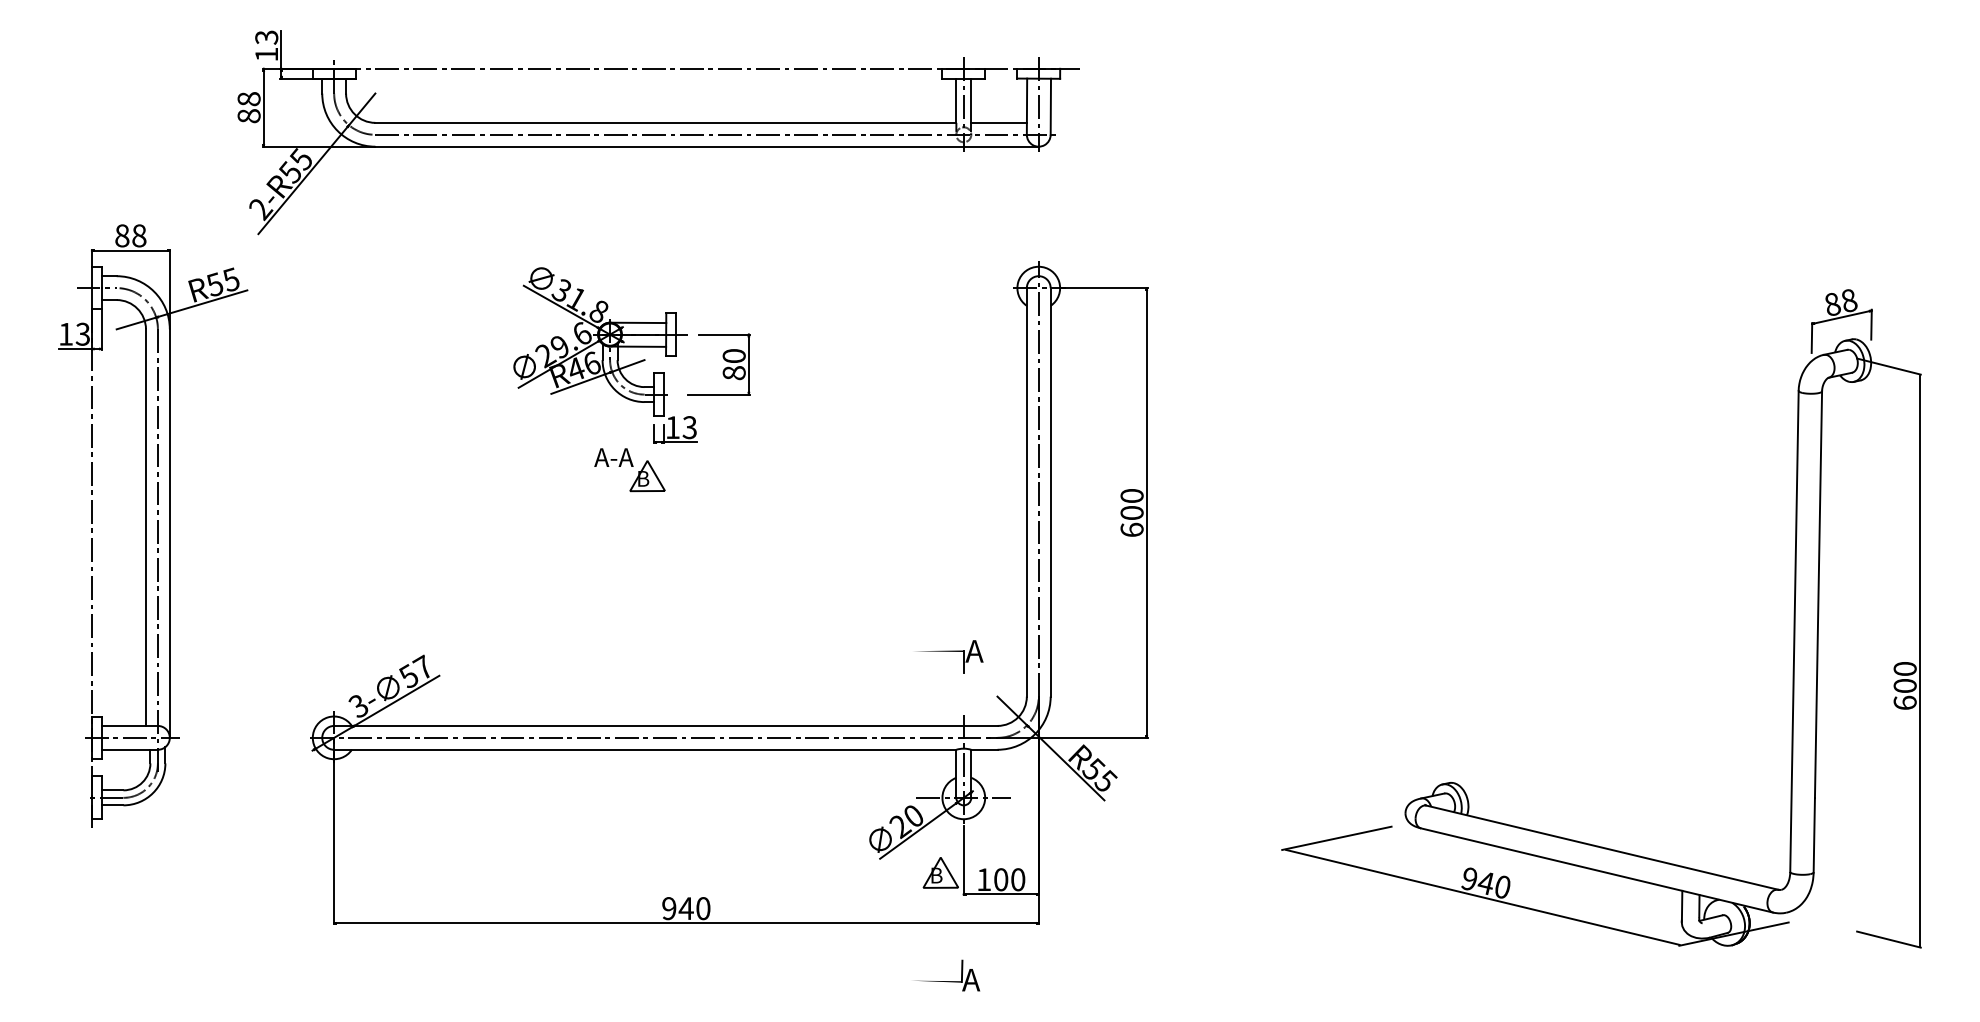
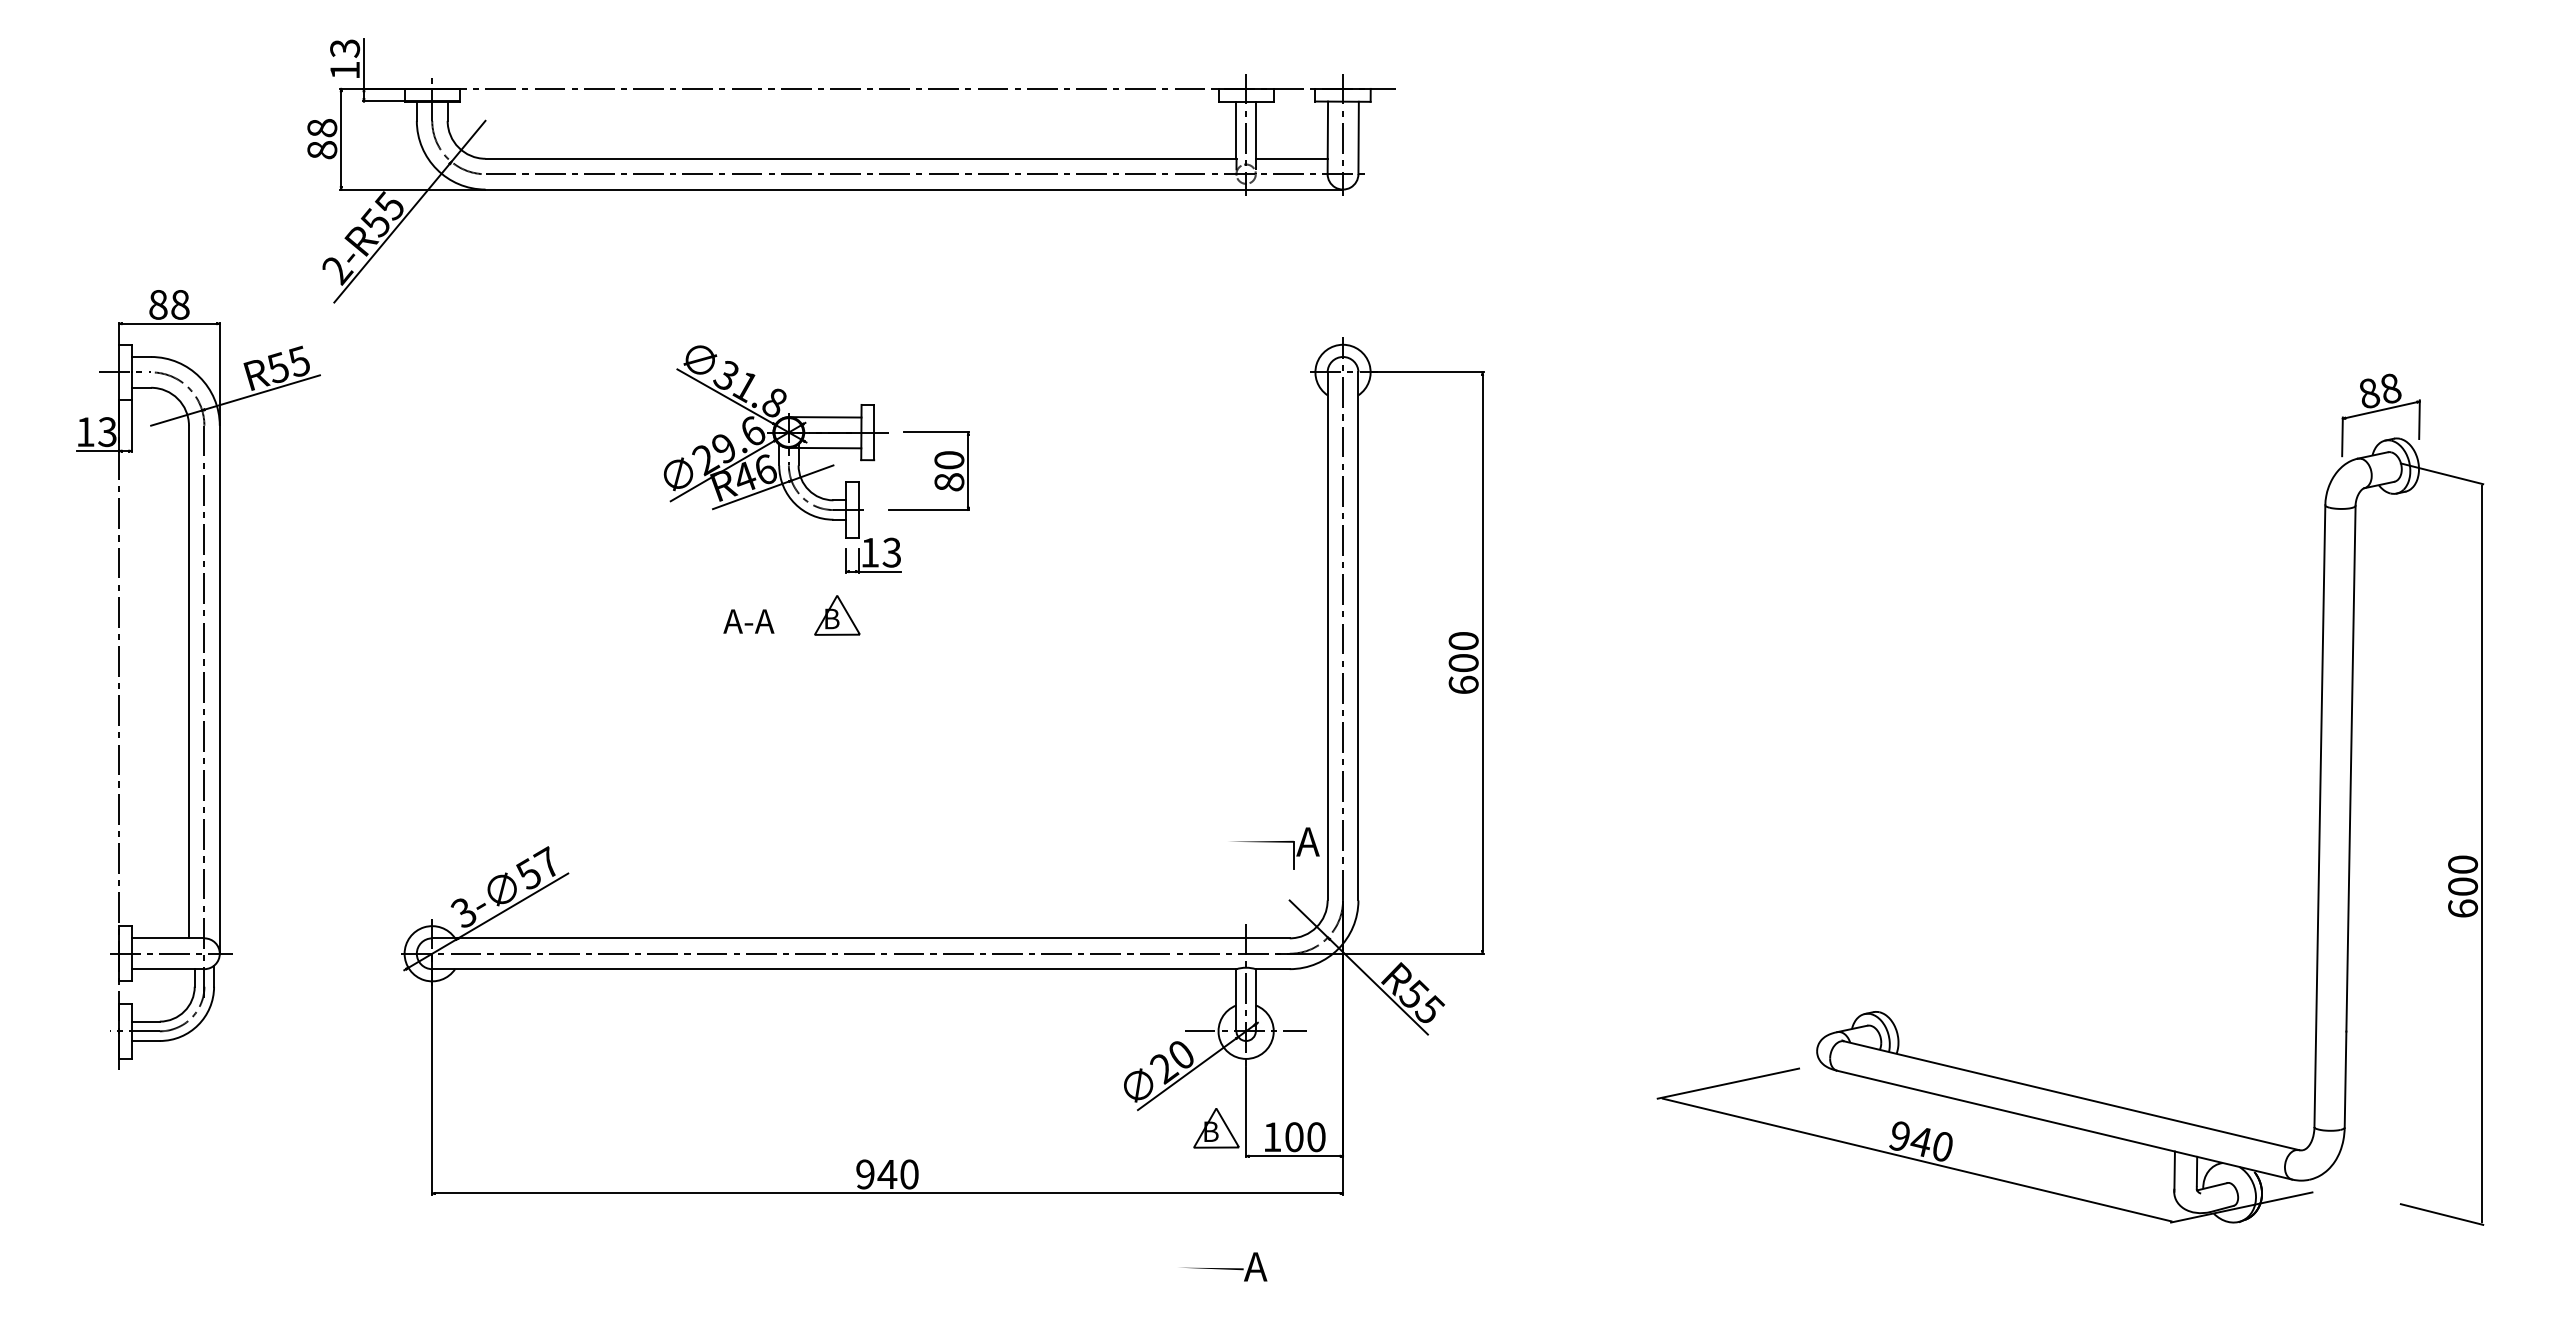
text: (613, 457) -> (748, 621), moved
part: (949, 656) -> (1275, 848), moved
line: (961, 971) -> (1243, 1255), removed

